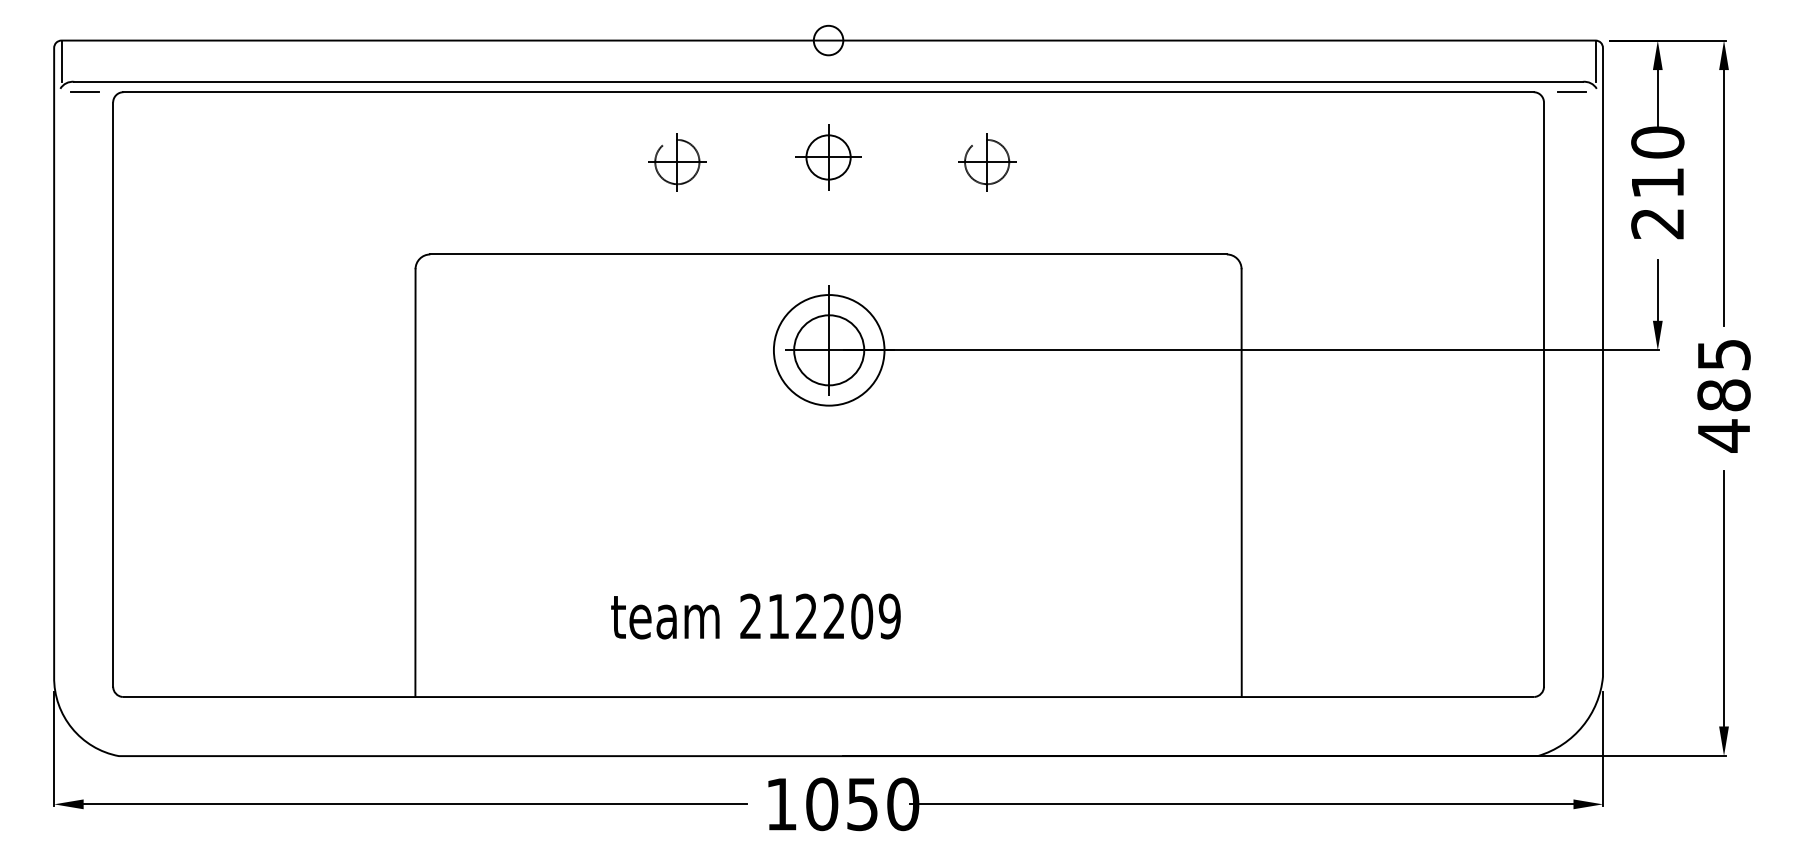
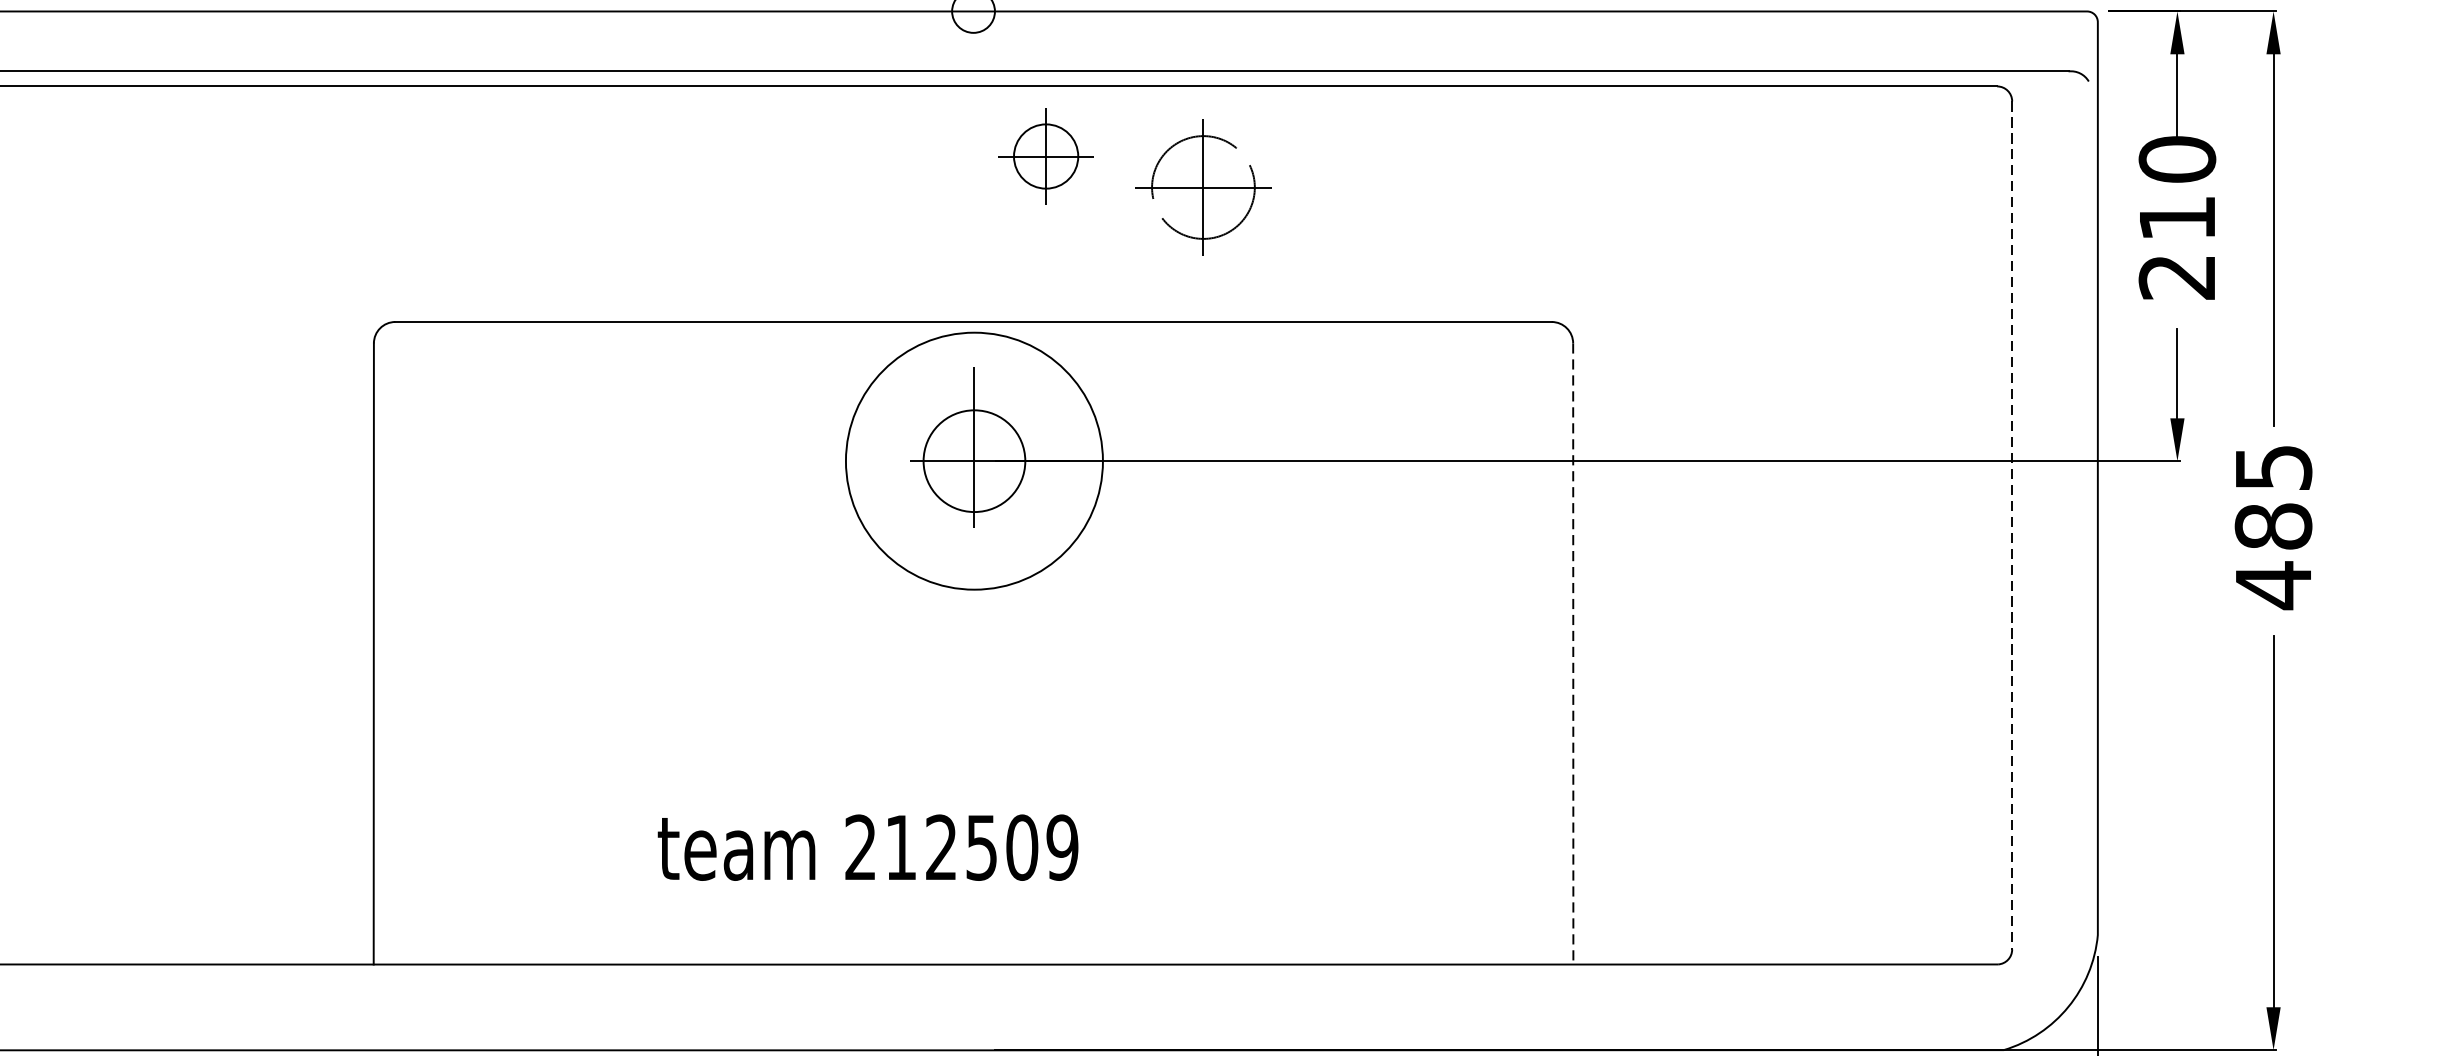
line: (1595, 60) -> (2086, 40), removed
line: (1571, 92) -> (2052, 86), removed
part: (828, 157) -> (1046, 156), moved
part: (677, 162) -> (754, 188), removed
part: (987, 162) -> (1204, 188), size x1.6
circle: (828, 350) -> (973, 461), size x1.6
line: (1543, 395) -> (2011, 526), solid -> dashed
line: (1241, 483) -> (1573, 654), solid -> dashed
text: (833, 616) -> (980, 847), 212209 -> 212509

